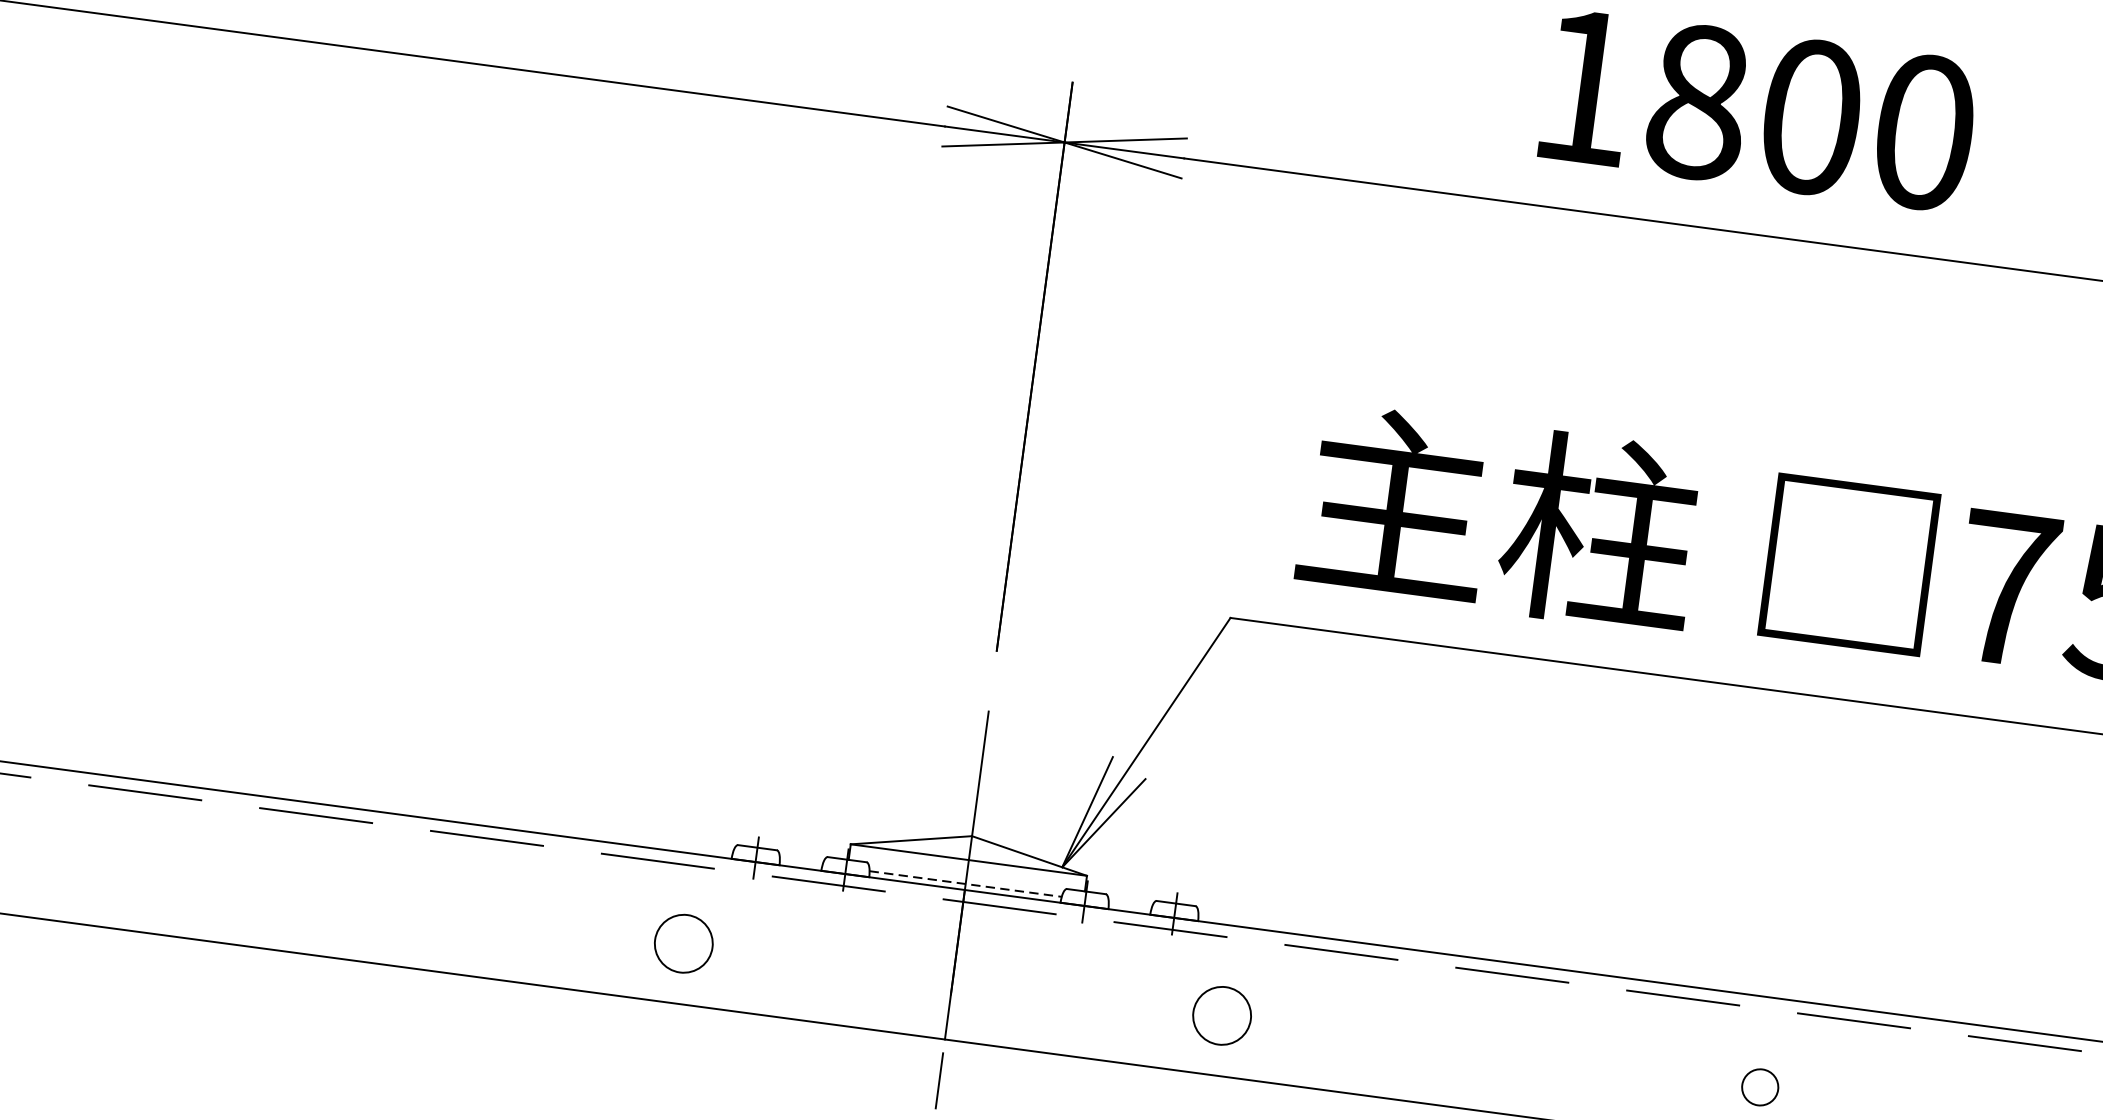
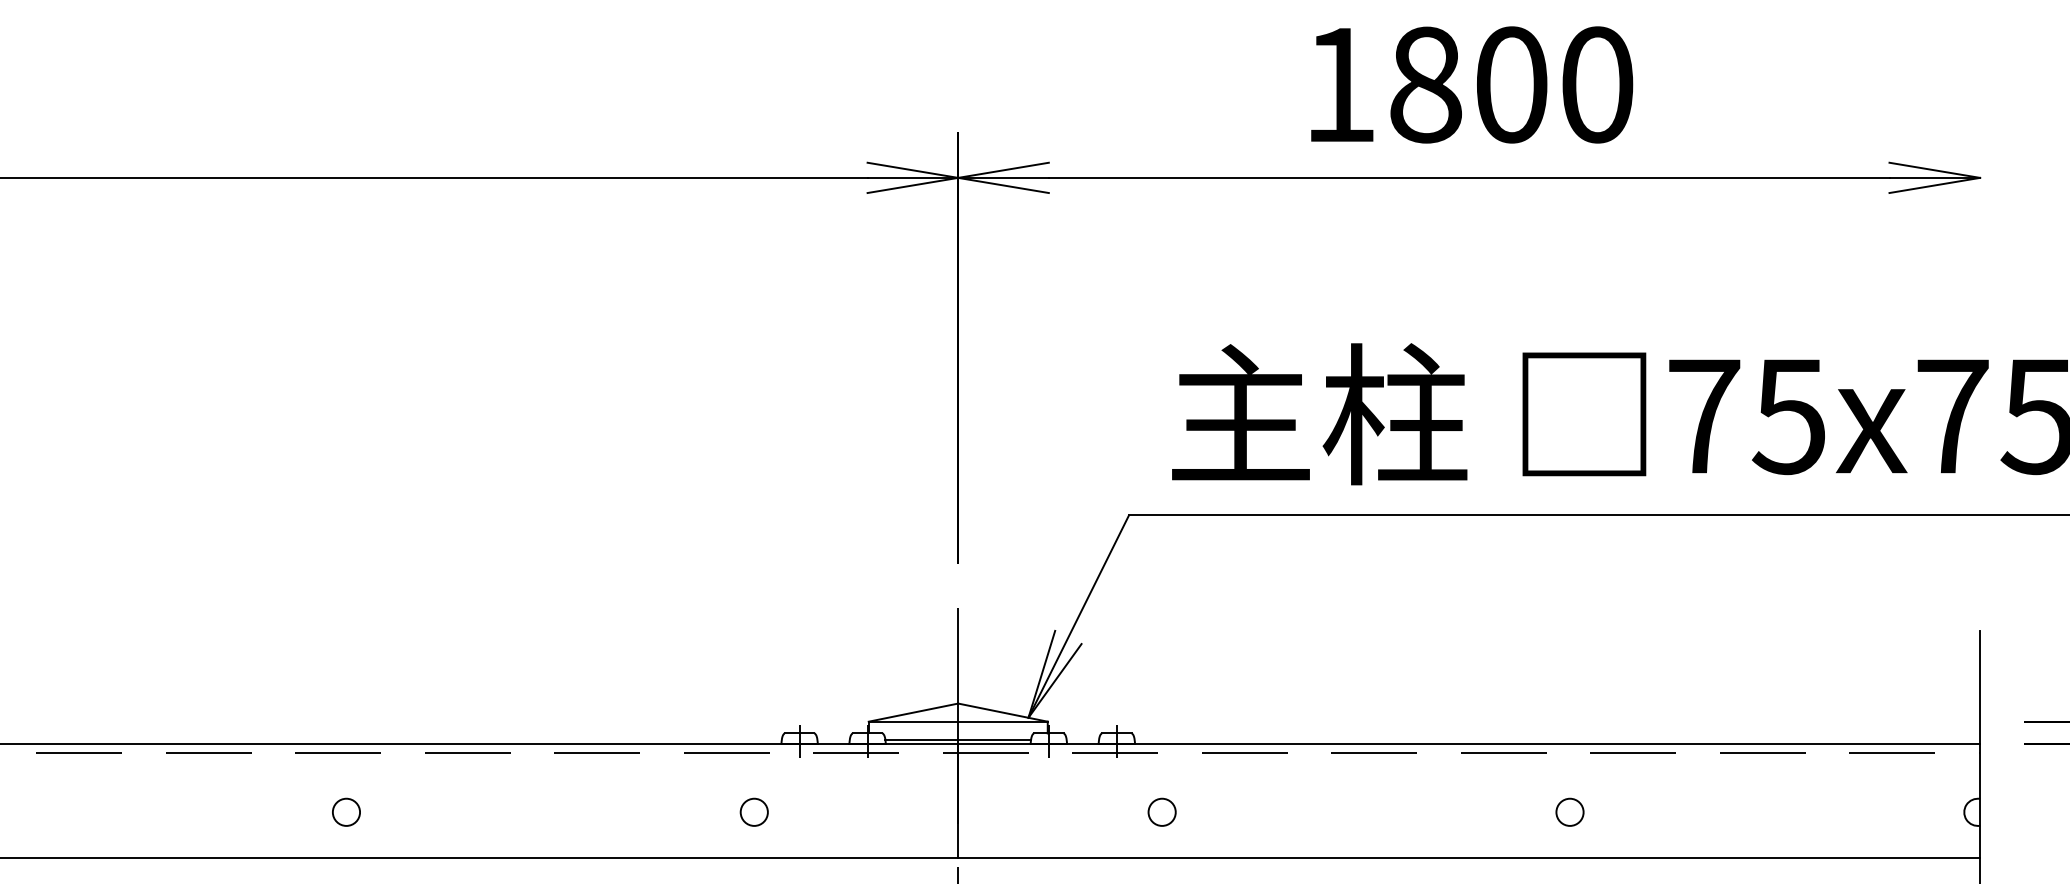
circle: (145, 870) -> (346, 811), added
line: (966, 883) -> (958, 739), dashed -> solid
circle: (682, 942) -> (753, 811), size x0.62
circle: (1221, 1014) -> (1161, 811), size x0.62

